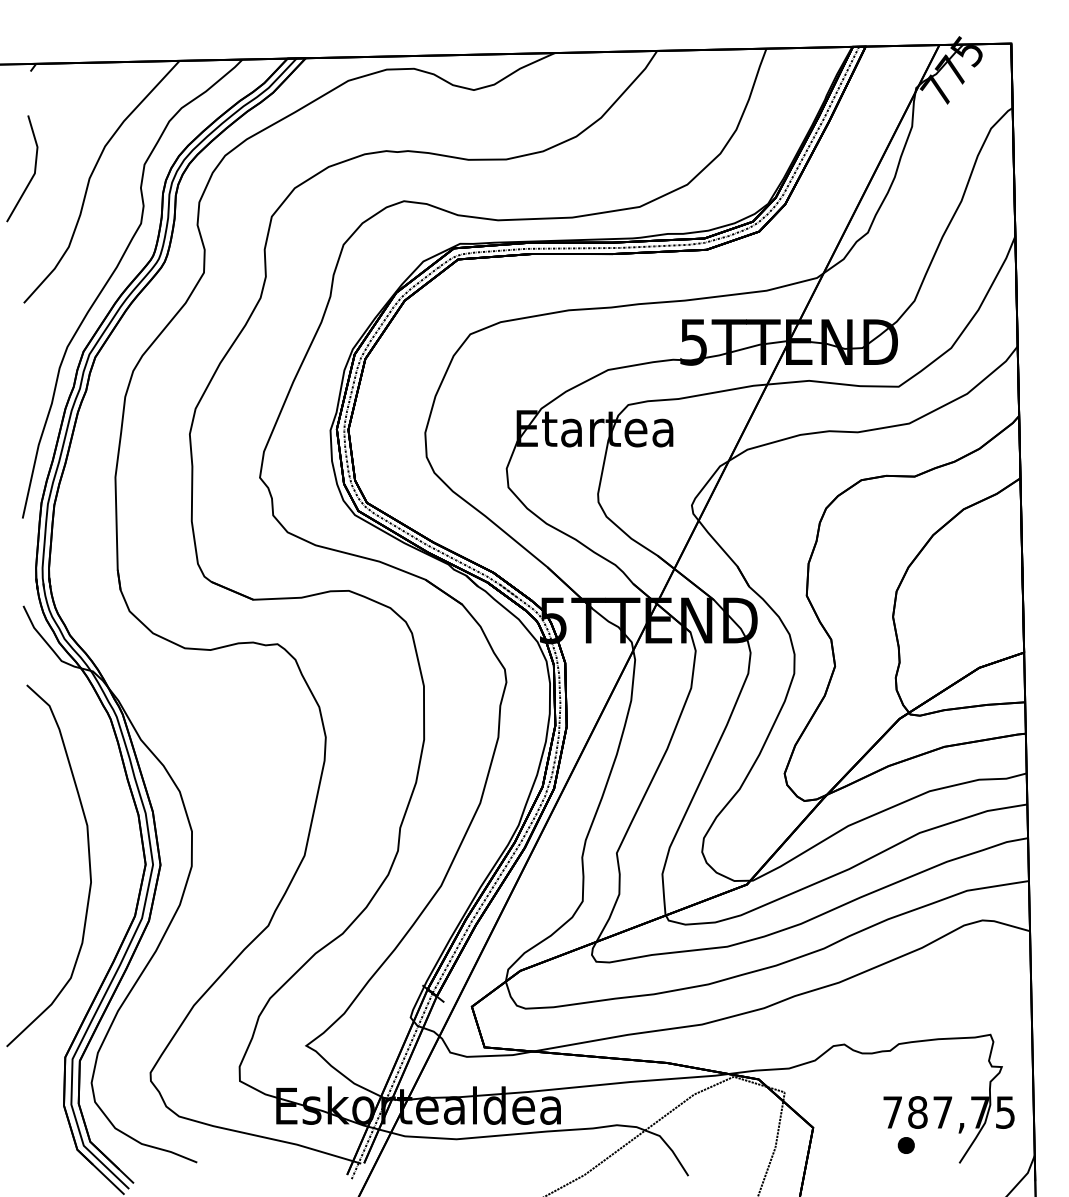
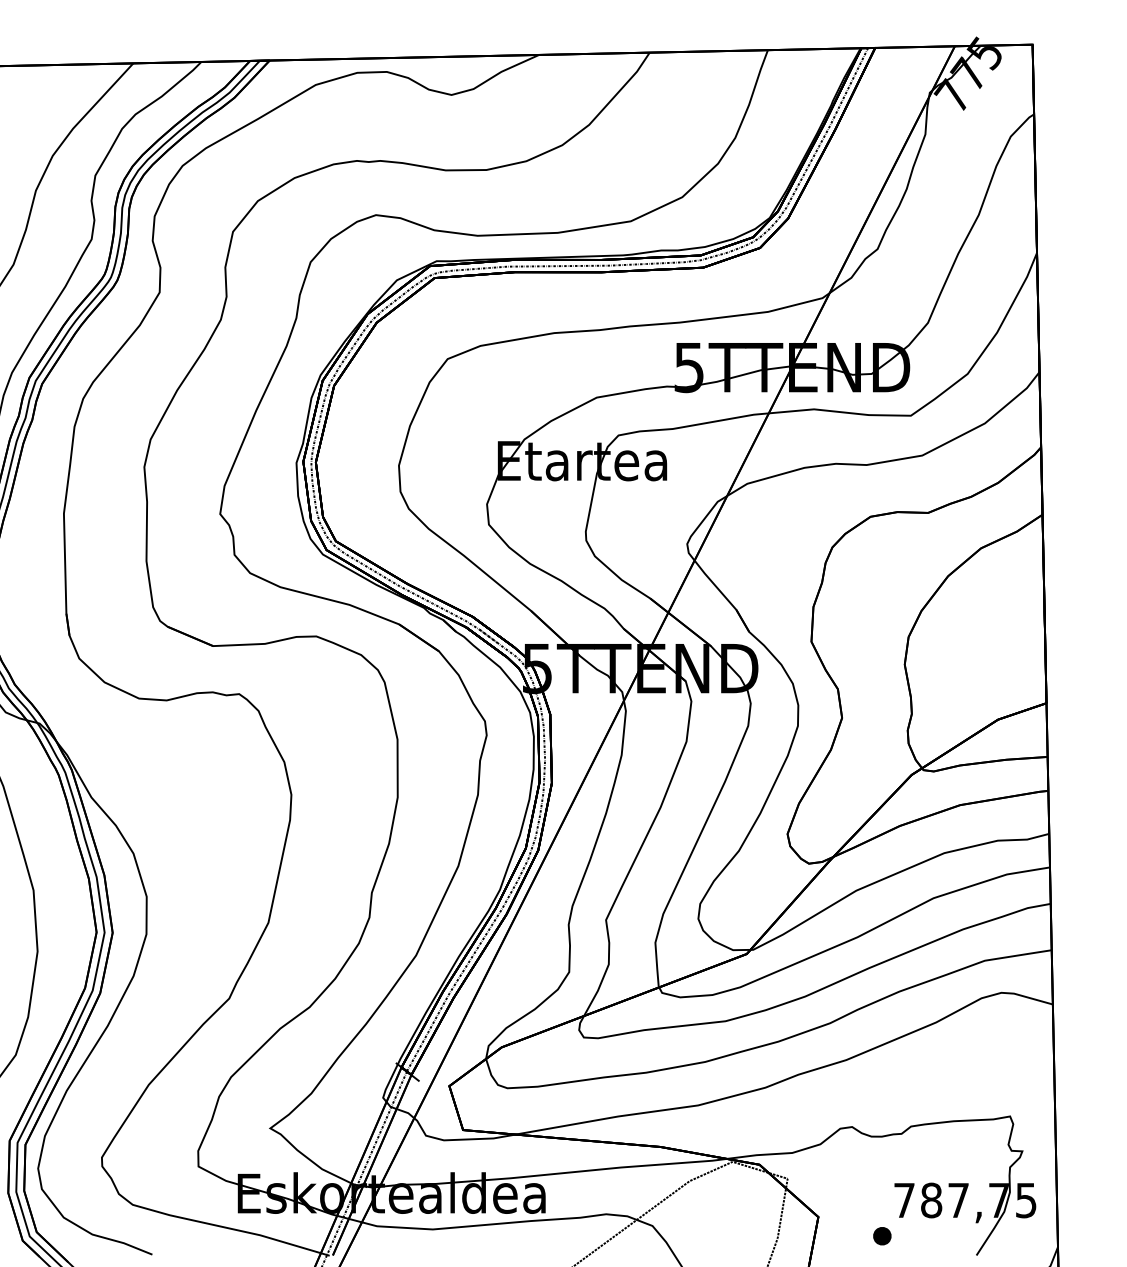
part: (905, 1145) -> (881, 1236), moved

